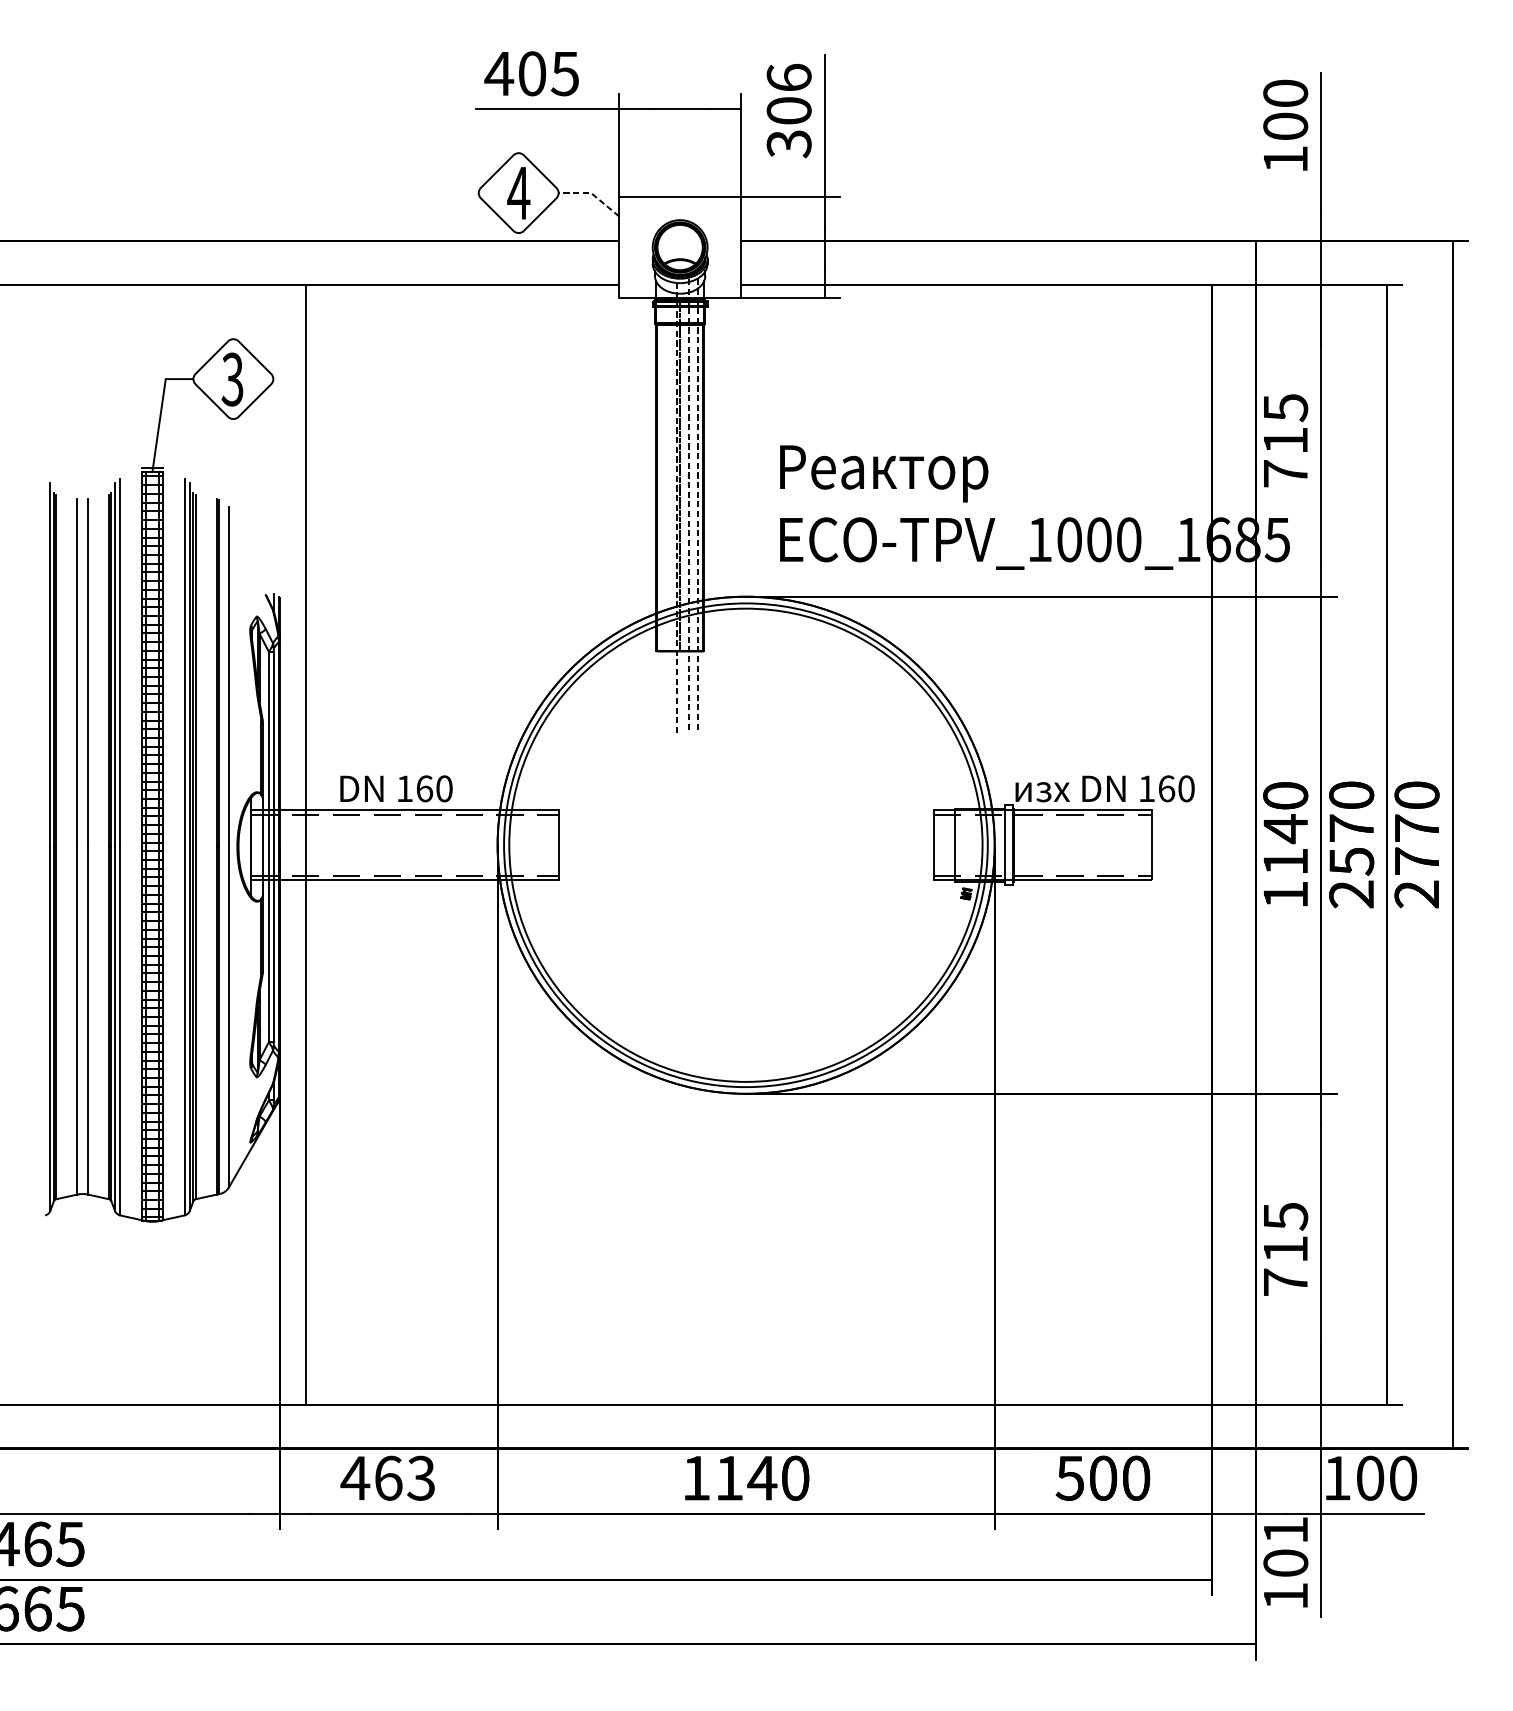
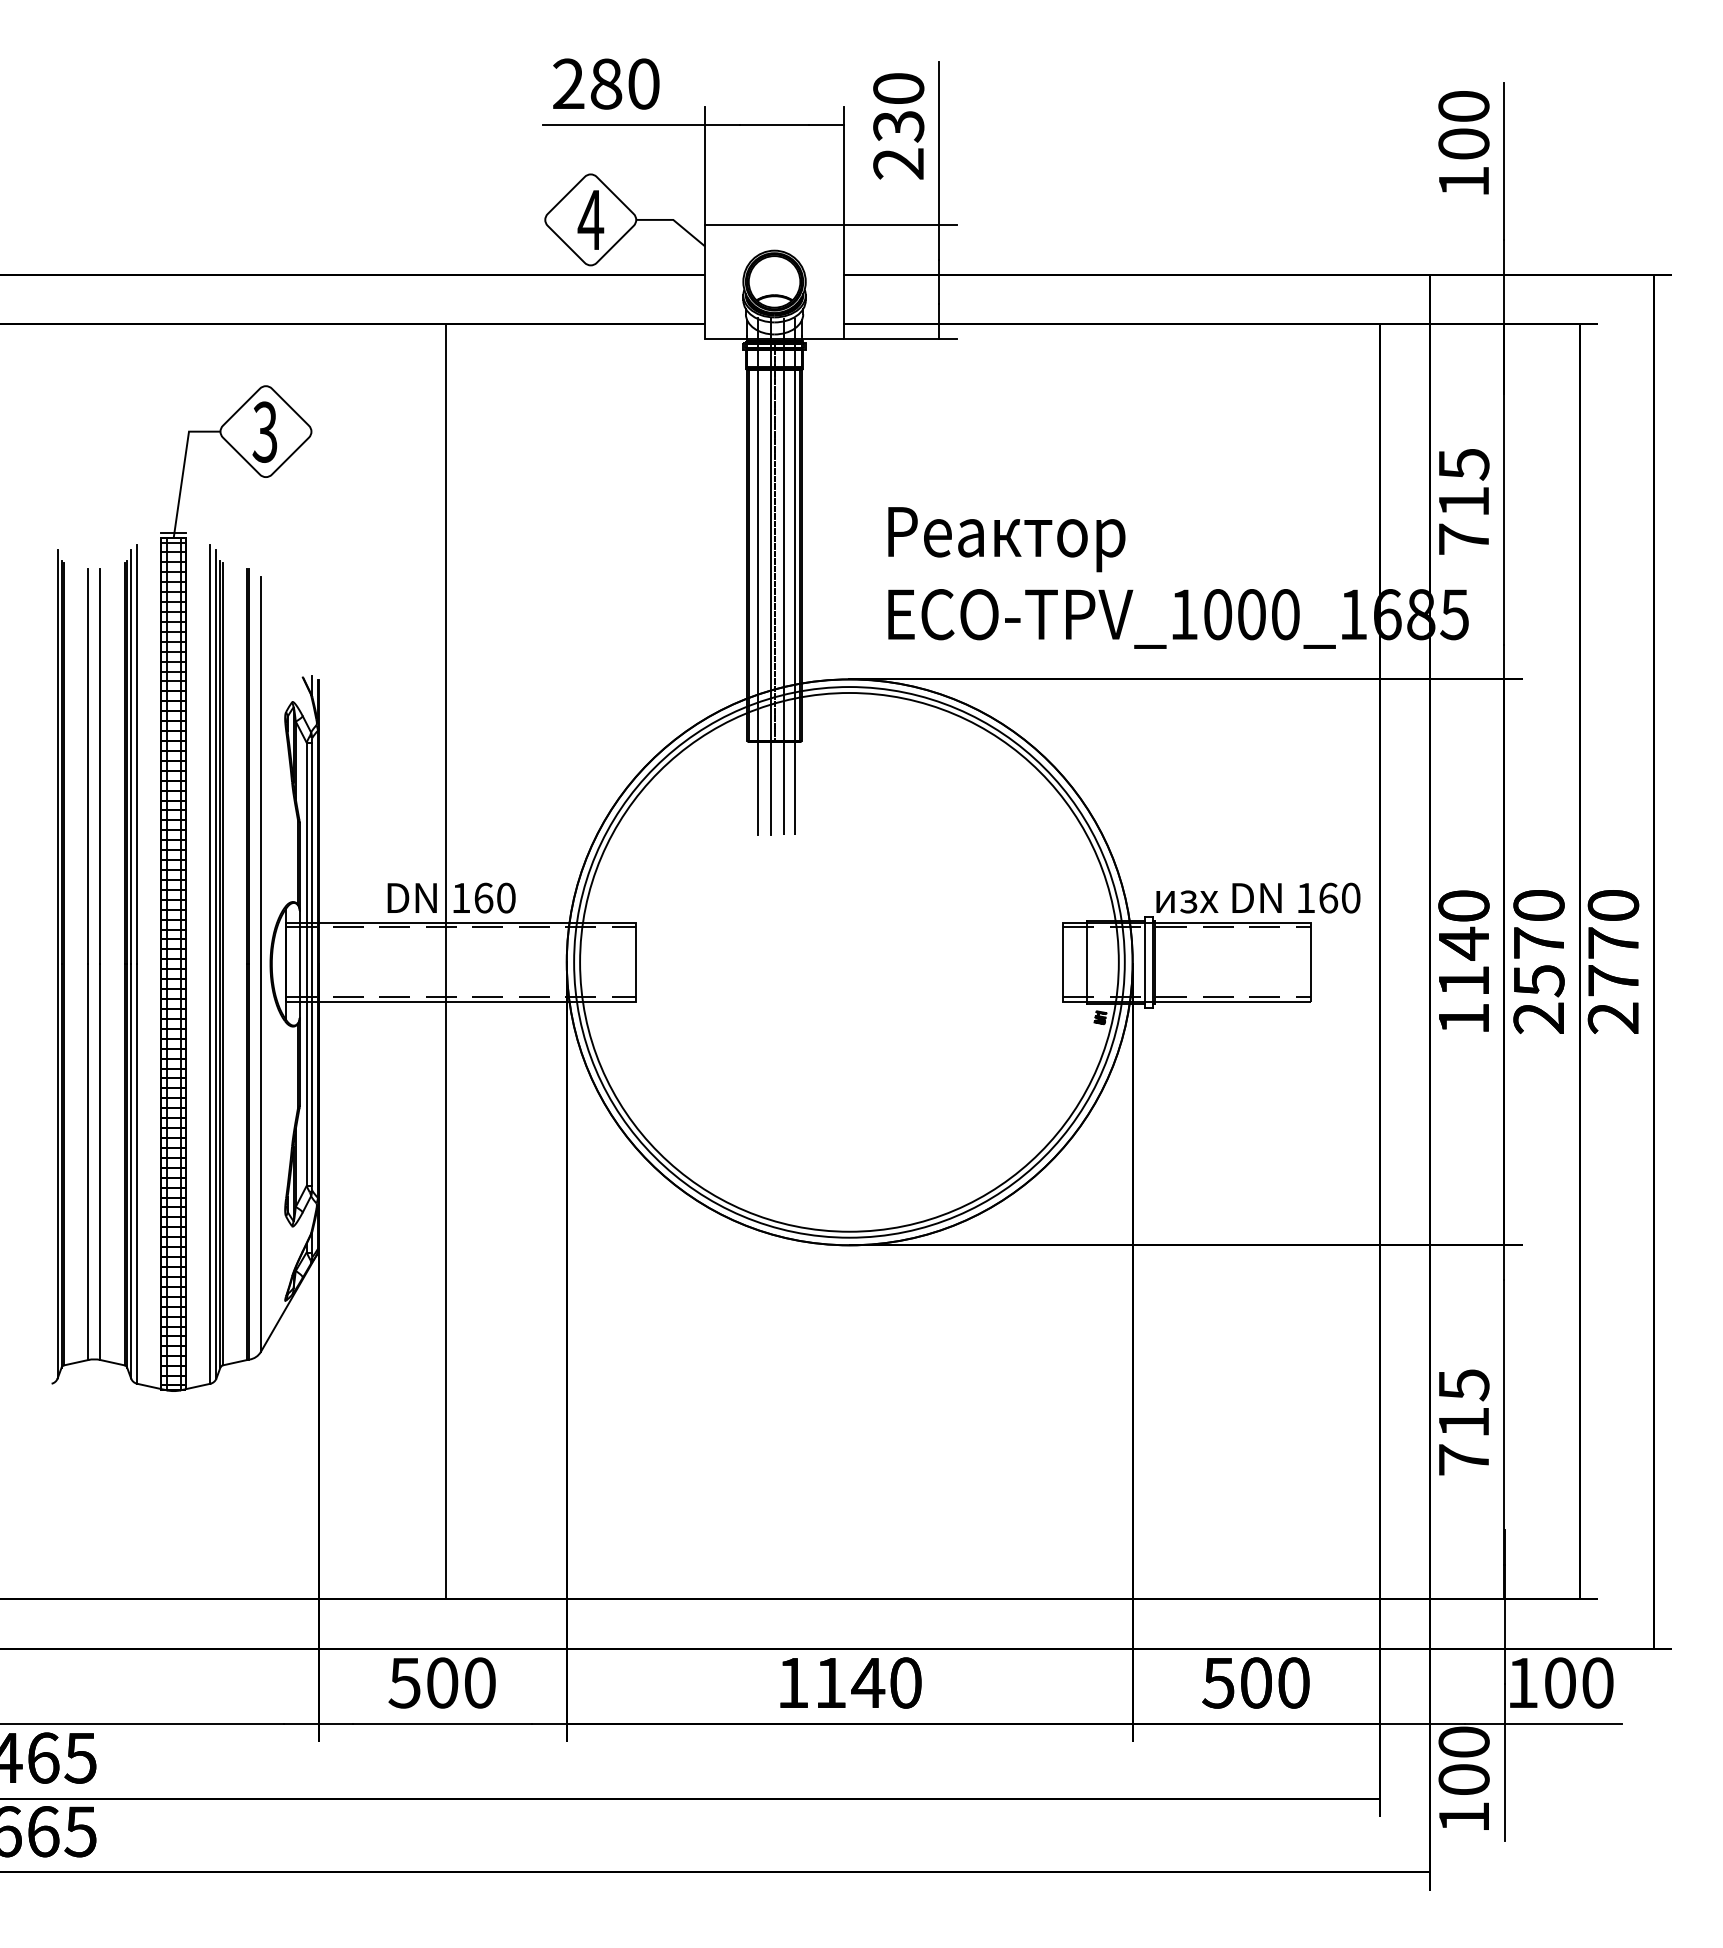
text: (531, 73) -> (605, 83), 405 -> 280
text: (789, 111) -> (898, 126), 306 -> 230
line: (592, 193) -> (674, 220), dashed -> solid
line: (665, 505) -> (757, 575), added
line: (676, 505) -> (770, 575), dashed -> solid
line: (688, 506) -> (784, 576), dashed -> solid
line: (697, 506) -> (794, 576), dashed -> solid
line: (305, 844) -> (445, 961), moved
text: (387, 1477) -> (441, 1682), 463 -> 500
text: (1285, 1529) -> (1463, 1741), 101 -> 100

